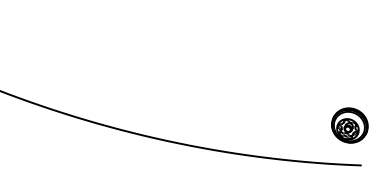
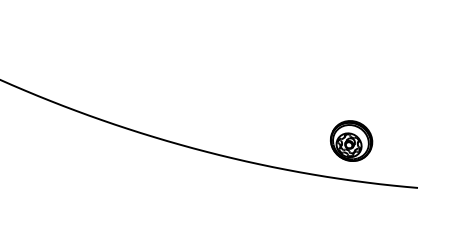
part: (349, 125) -> (351, 140), moved

